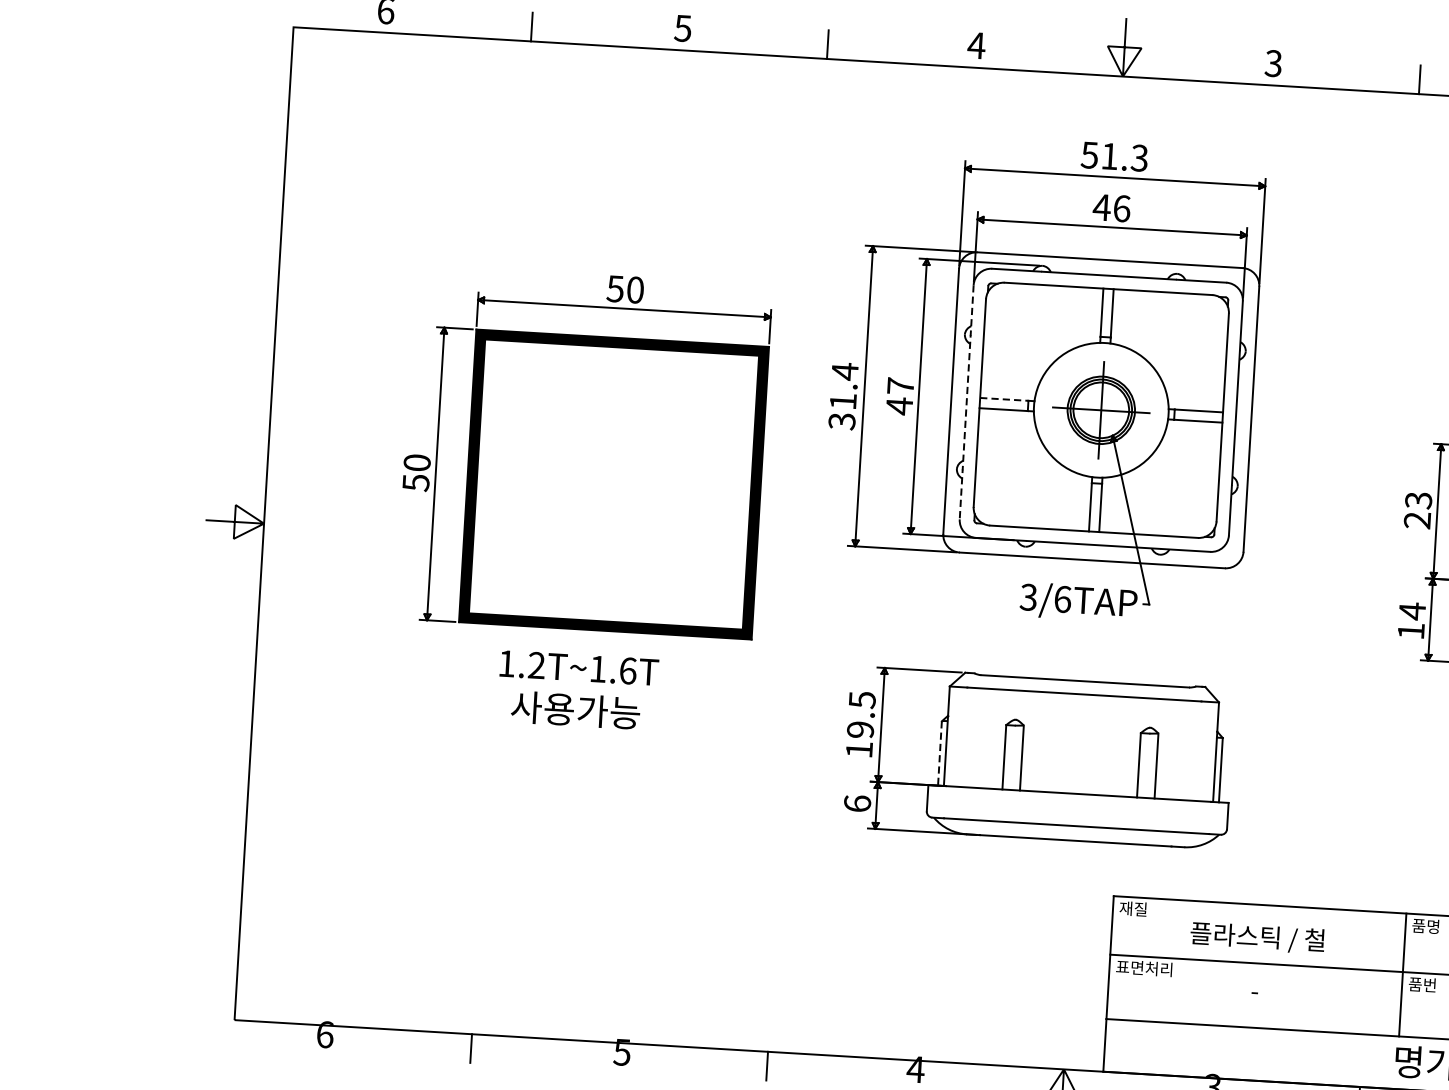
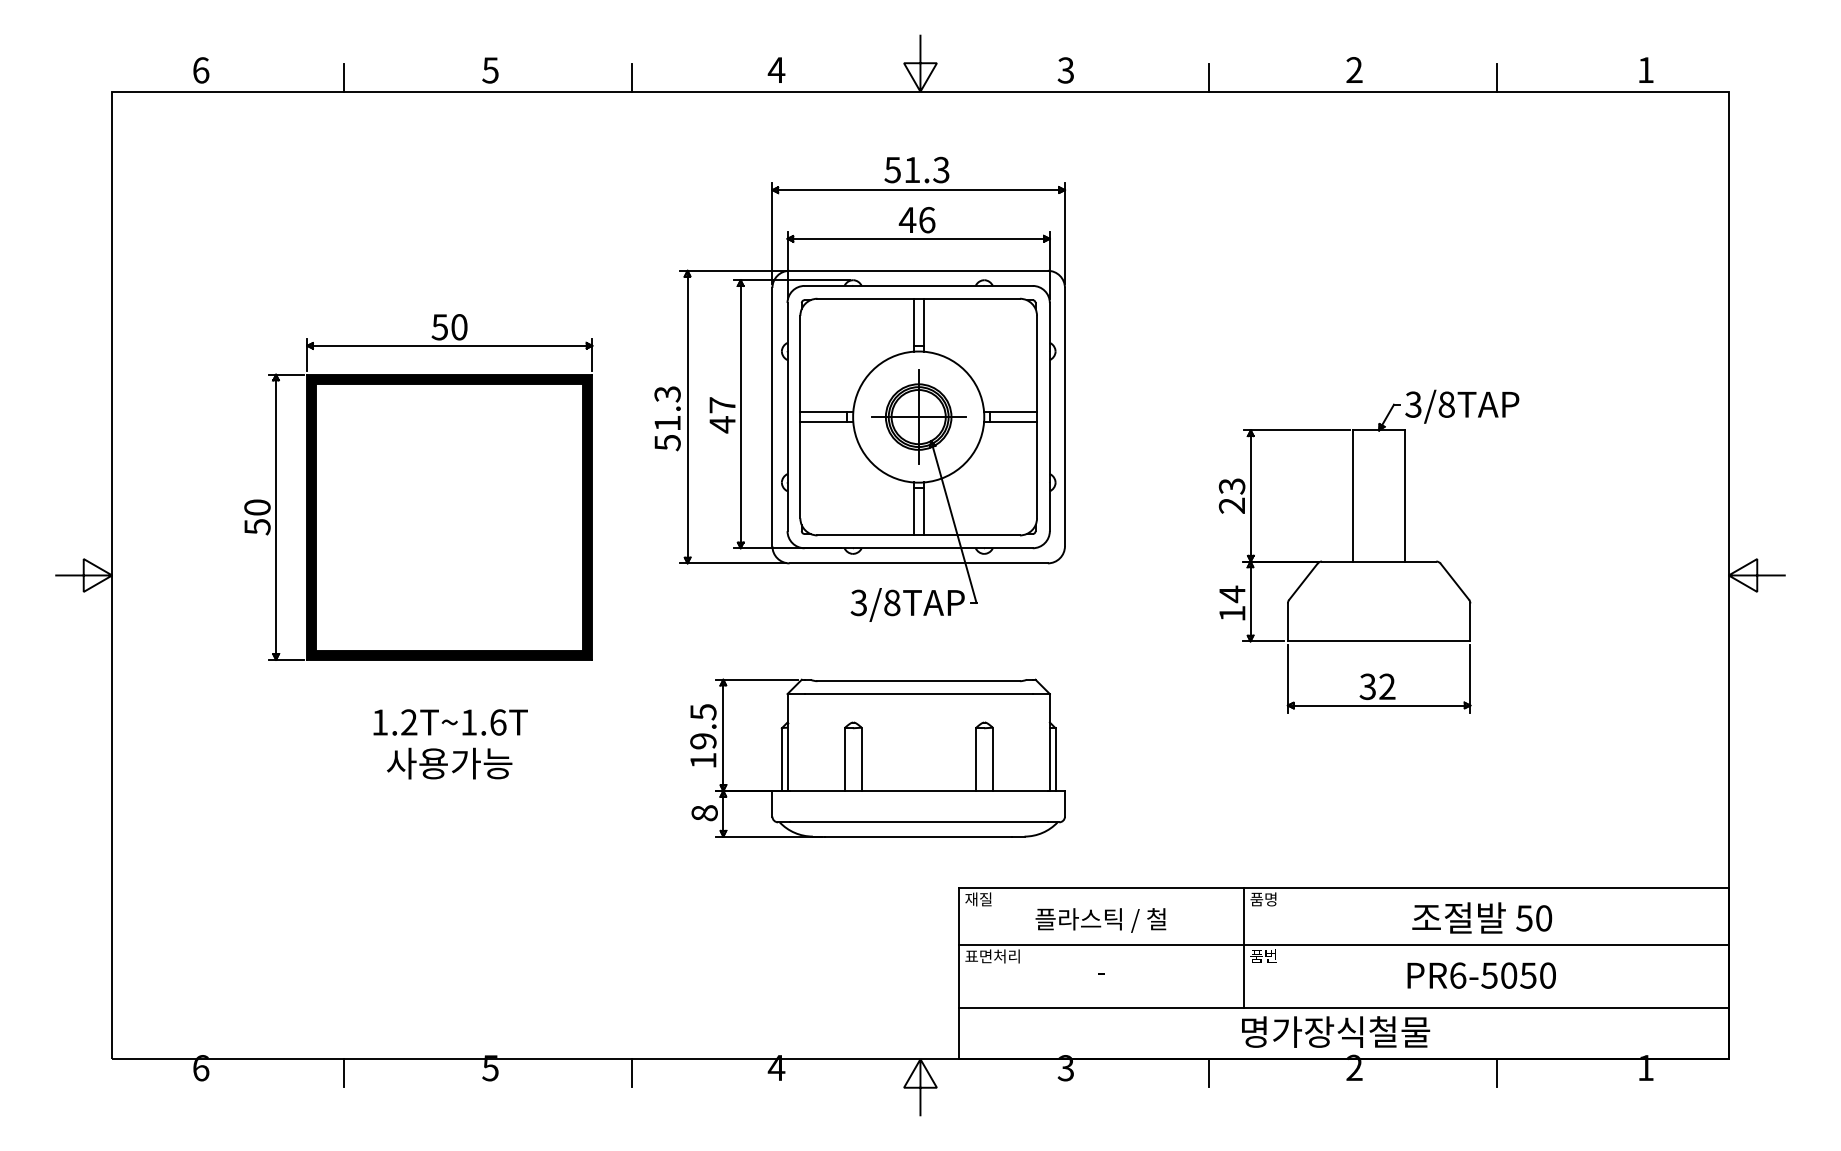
text: (843, 395) -> (667, 417), 31.4 -> 51.3
line: (1003, 399) -> (823, 412), dashed -> solid
line: (966, 402) -> (787, 417), dashed -> solid
text: (1063, 598) -> (892, 602), 3/6TAP -> 3/8TAP
text: (577, 690) -> (450, 744), moved
line: (939, 754) -> (781, 760), dashed -> solid
text: (857, 804) -> (704, 813), 6 -> 8

